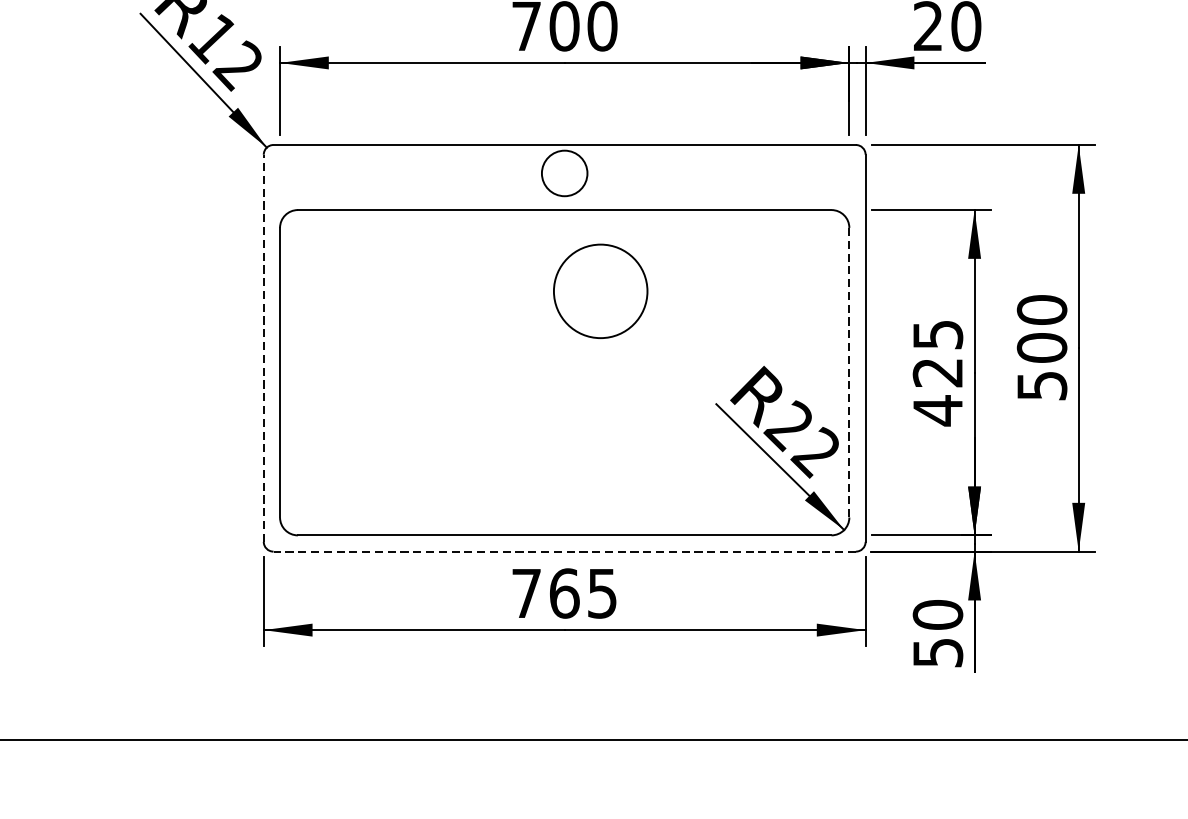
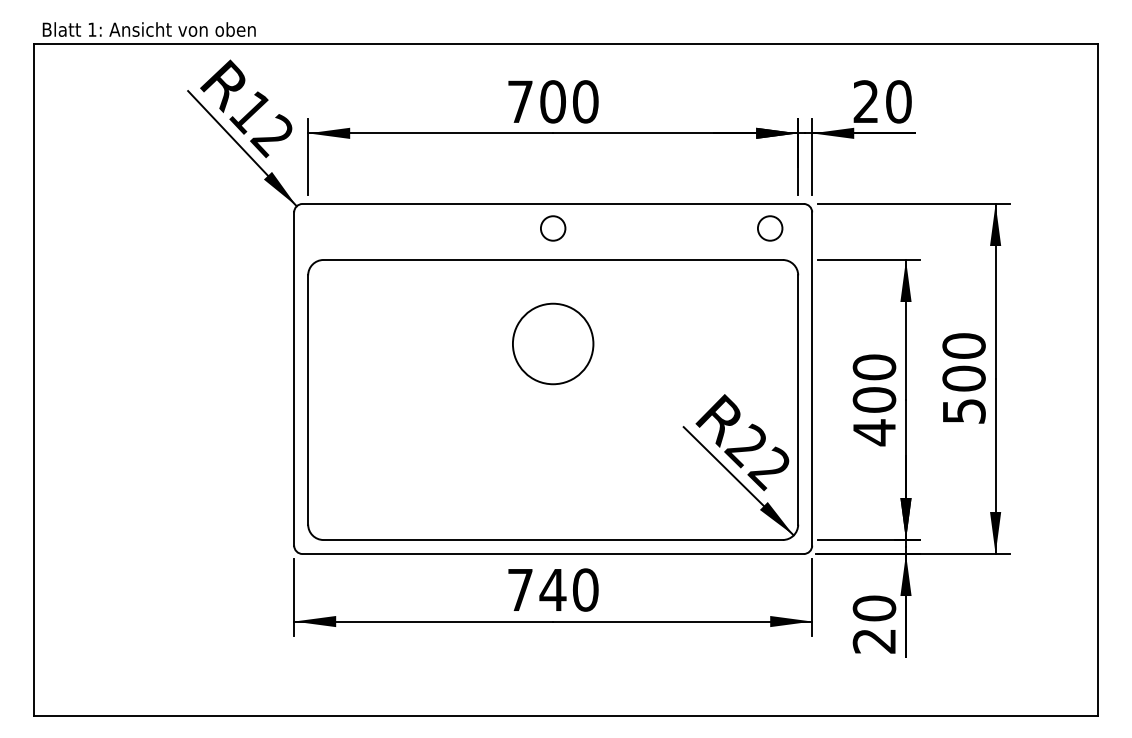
circle: (563, 173) -> (552, 228), size x0.62
circle: (817, 173) -> (770, 228), added
circle: (601, 290) -> (553, 343), moved
line: (264, 348) -> (294, 379), dashed -> solid
text: (938, 353) -> (874, 383), 425 -> 400
line: (849, 373) -> (798, 400), dashed -> solid
line: (565, 552) -> (553, 554), dashed -> solid
text: (582, 592) -> (568, 589), 765 -> 740
text: (938, 653) -> (874, 641), 50 -> 20

